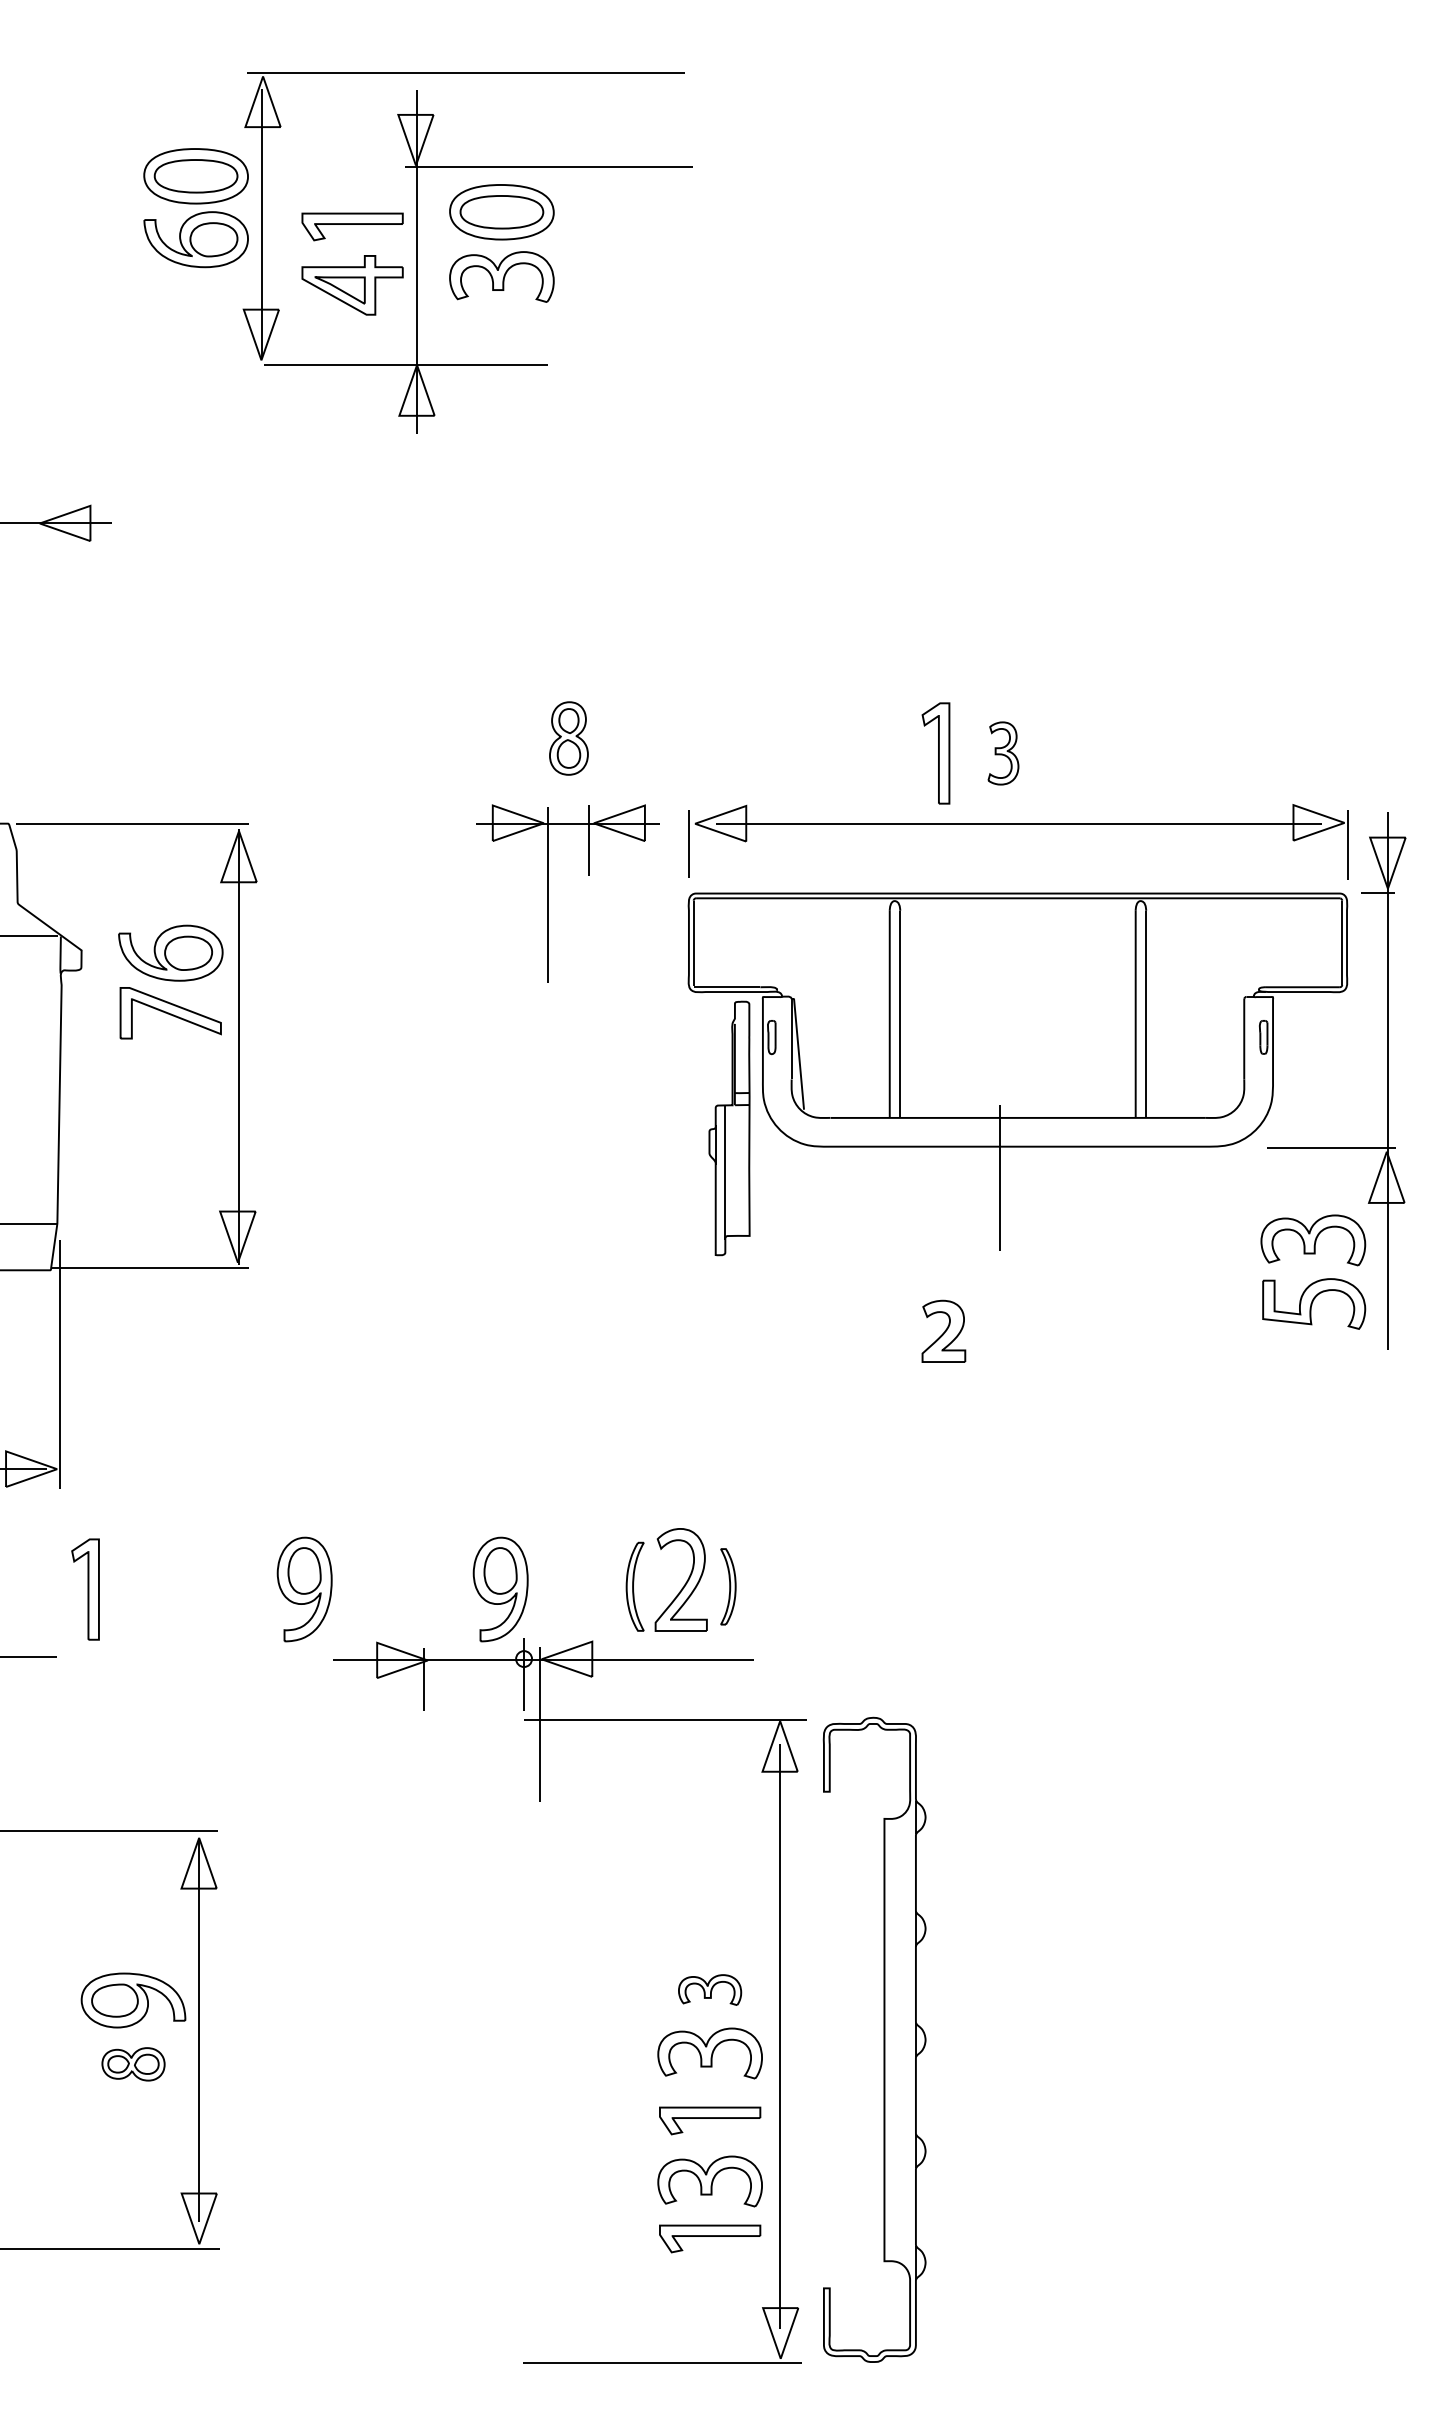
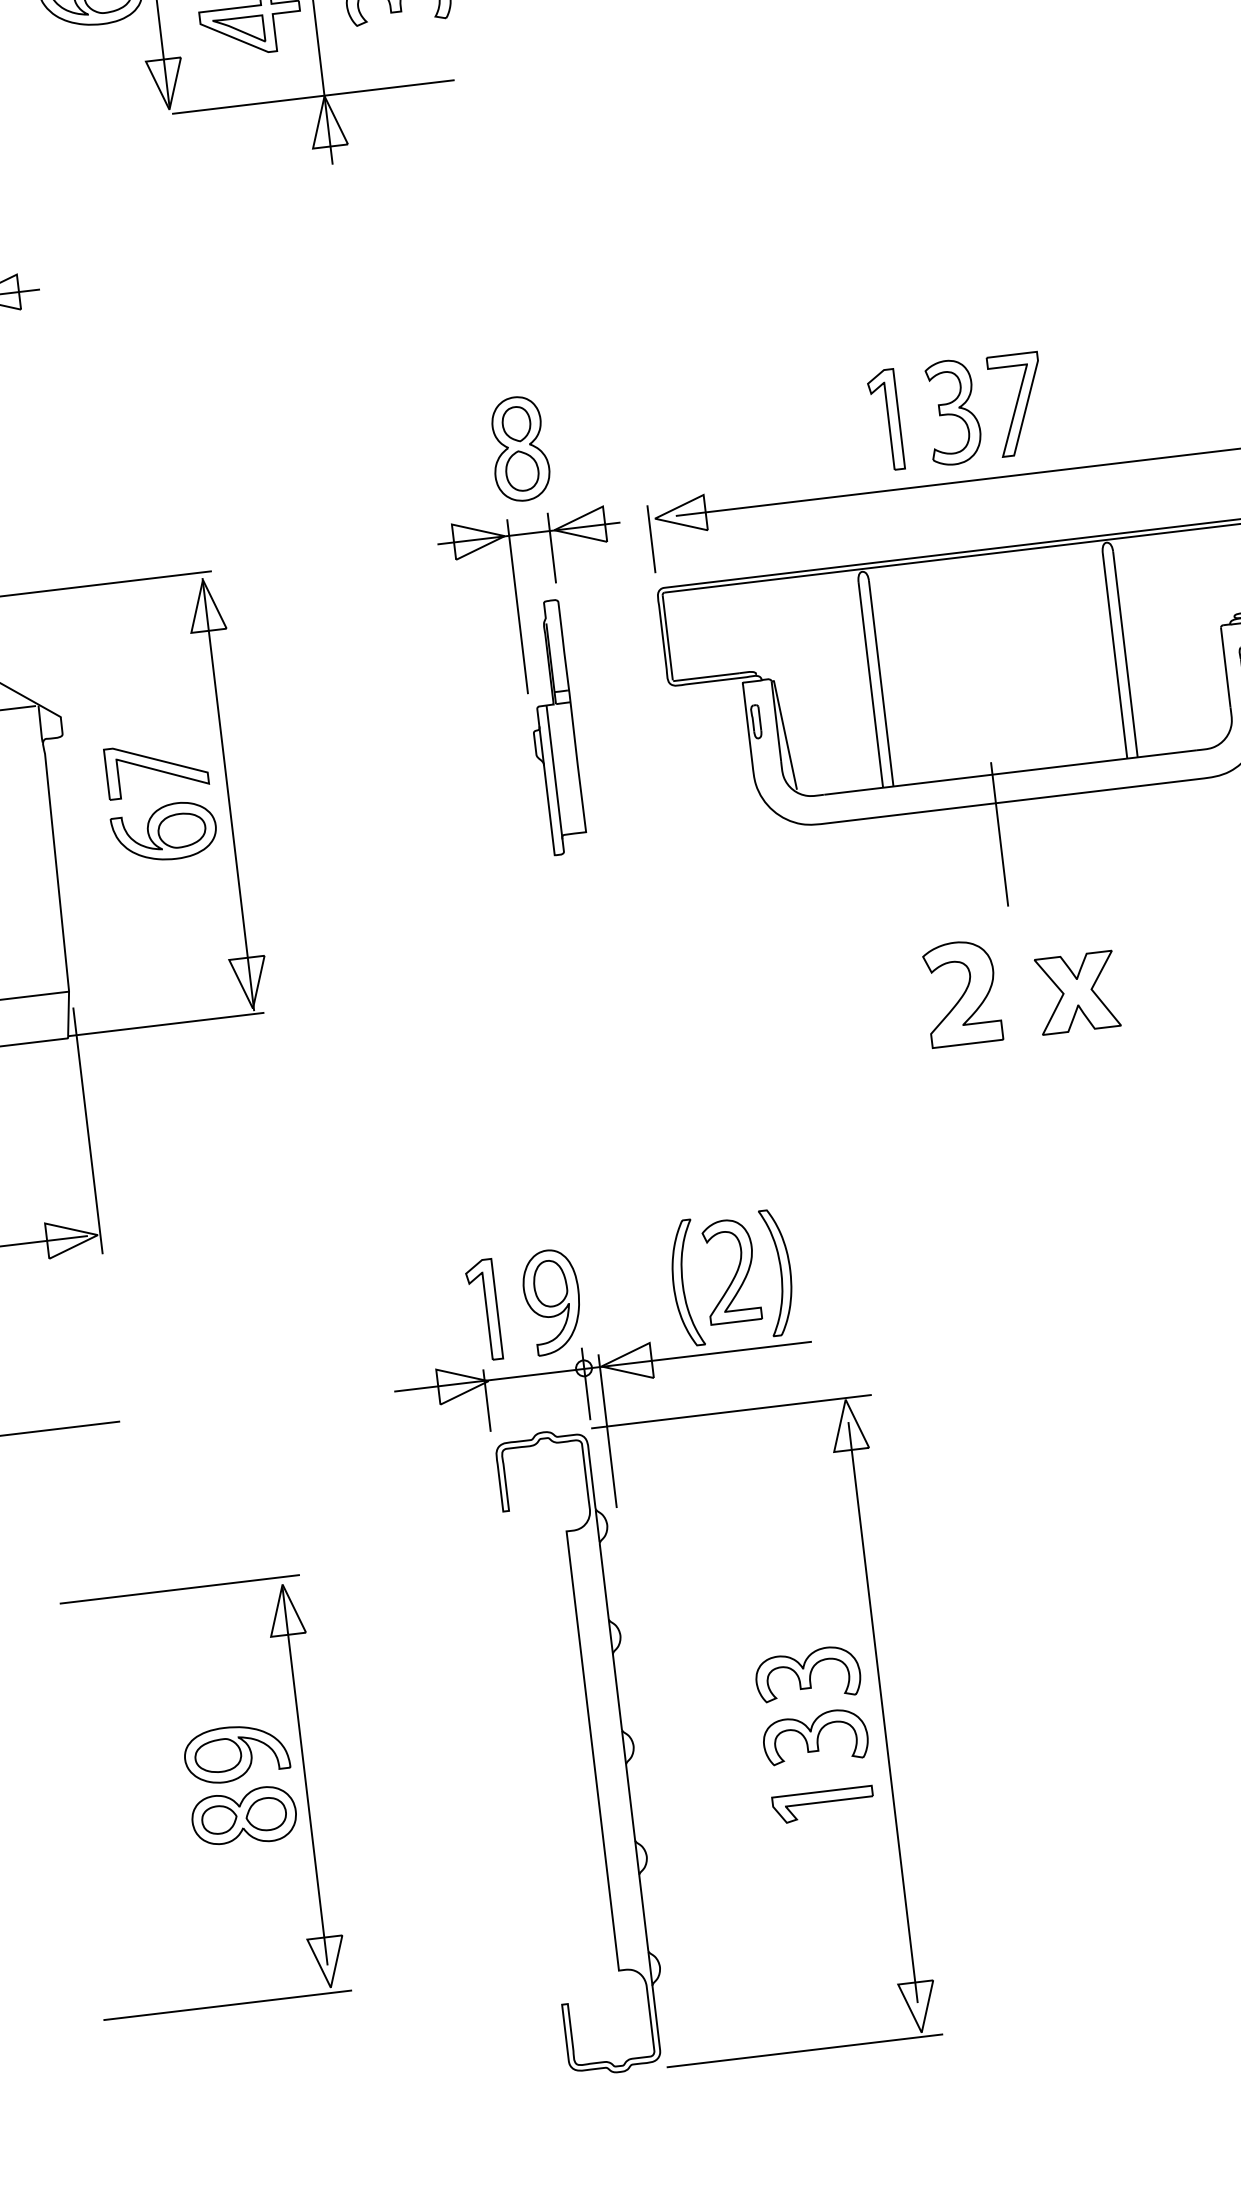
part: (568, 738) -> (519, 449), size x1.43
part: (1003, 753) -> (952, 412), size x1.67
part: (1068, 753) -> (1017, 404), added
part: (170, 952) -> (163, 831), moved
part: (729, 1128) -> (553, 727), moved
part: (943, 1331) -> (961, 993), size x1.67
part: (1058, 1344) -> (1077, 992), added
part: (635, 1586) -> (686, 1283), size x1.43
part: (728, 1586) -> (778, 1272), size x1.67
part: (85, 1589) -> (483, 1310), moved
part: (304, 1589) -> (357, 1325), removed
part: (709, 1989) -> (807, 1674), size x1.67
part: (883, 2039) -> (591, 1750), moved
part: (133, 2064) -> (244, 1817), size x1.67
part: (709, 2181) -> (830, 1865), removed
part: (710, 2238) -> (837, 1921), removed

